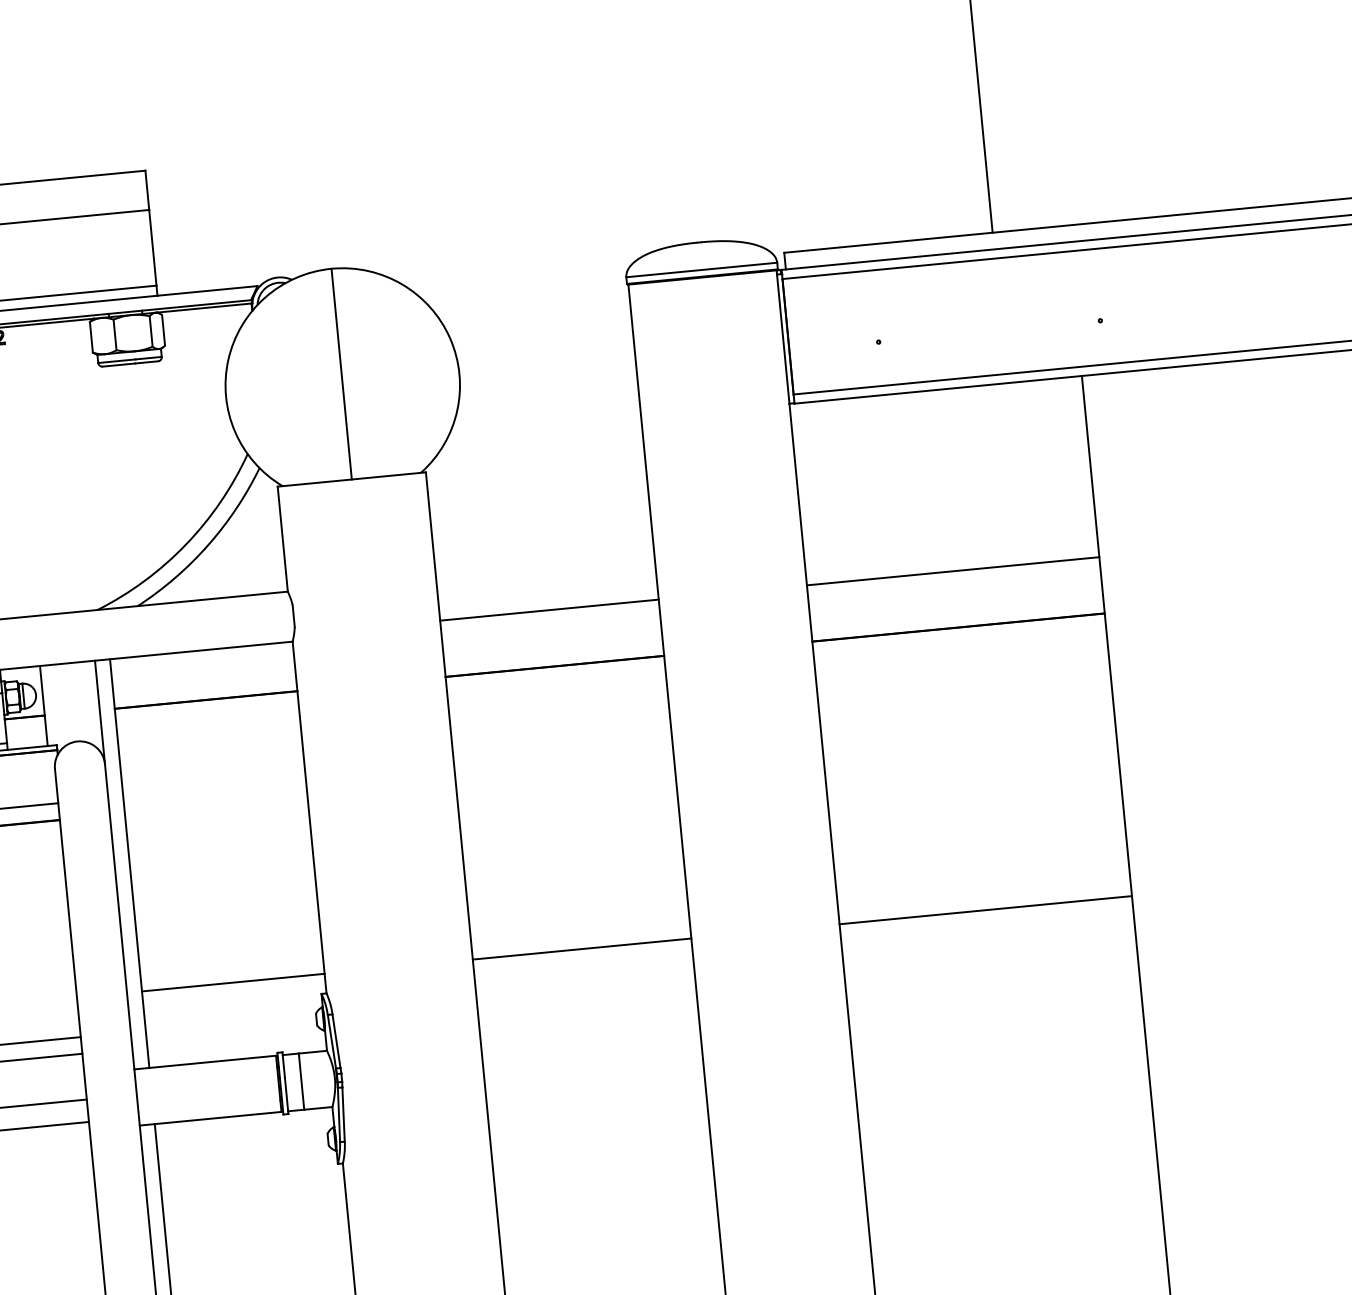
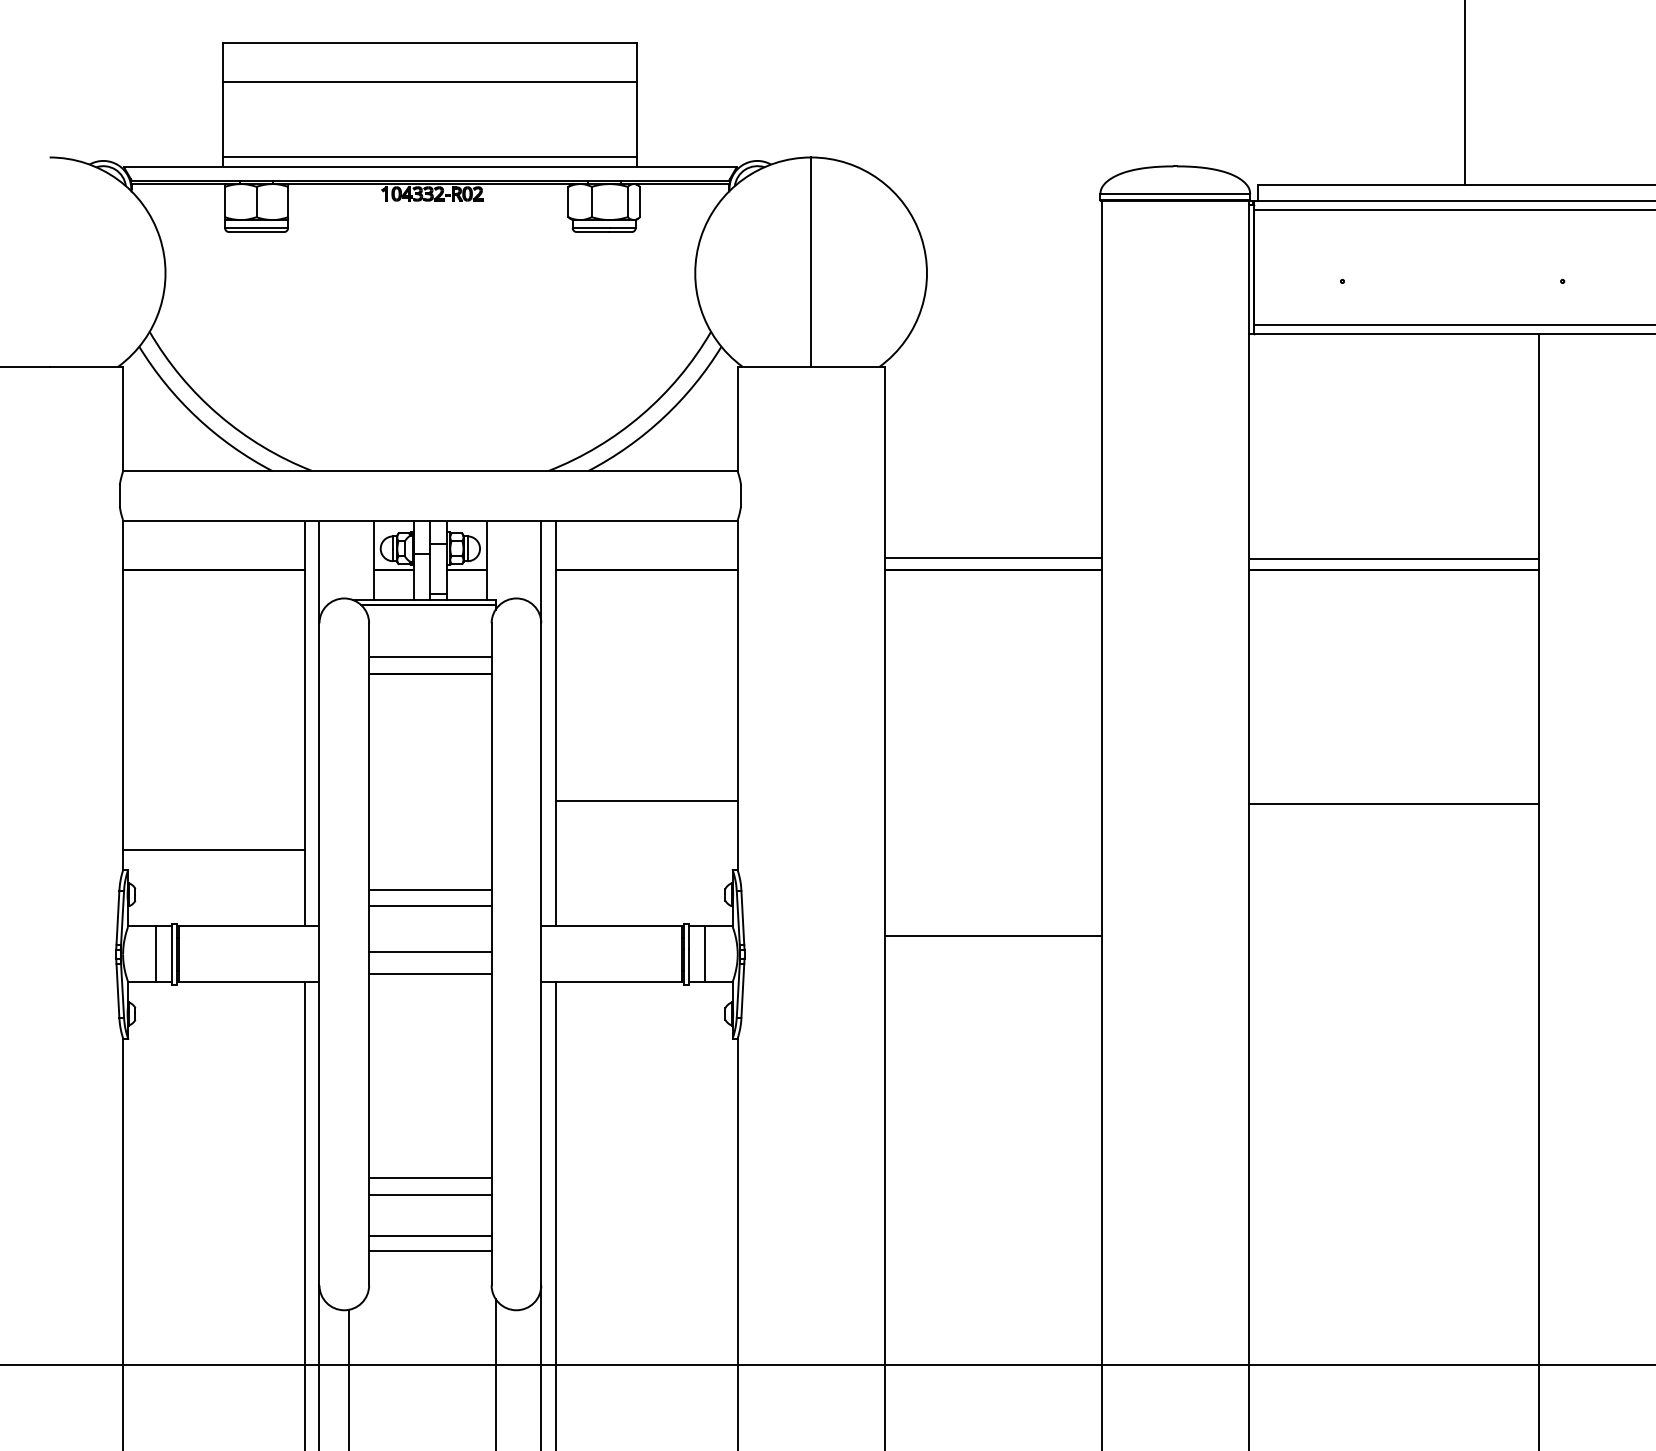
line: (952, 570) -> (1393, 558), moved
line: (548, 609) -> (992, 557), moved
line: (985, 910) -> (1393, 804), moved
line: (581, 949) -> (992, 936), moved
line: (232, 982) -> (646, 801), moved

